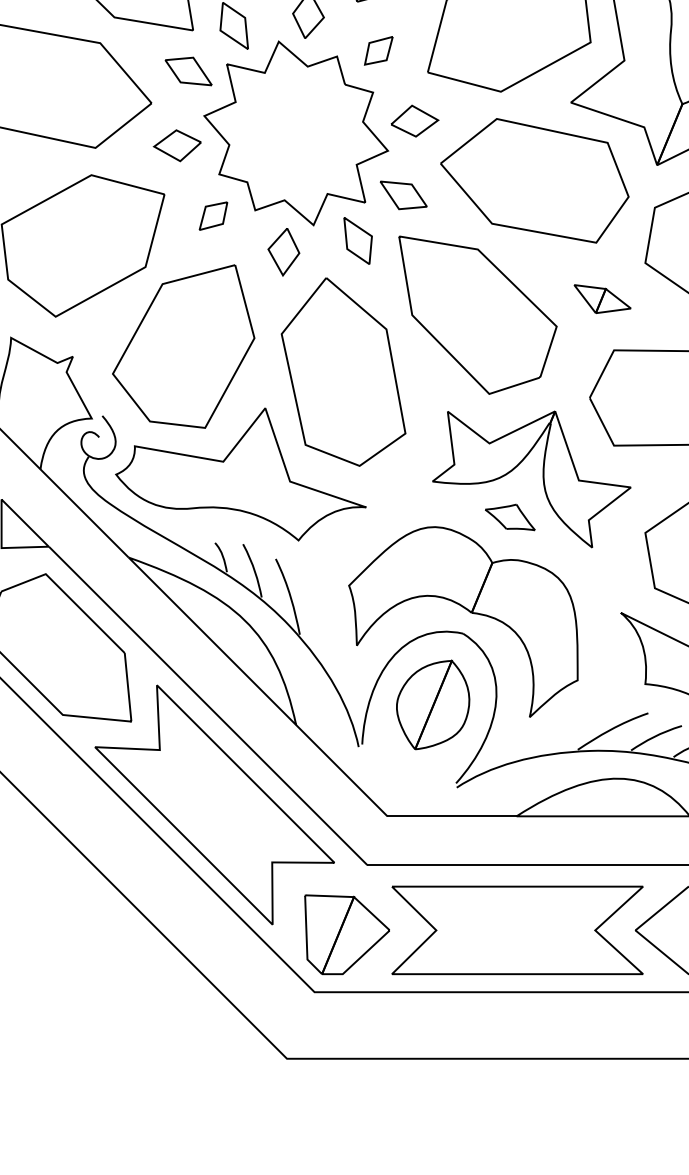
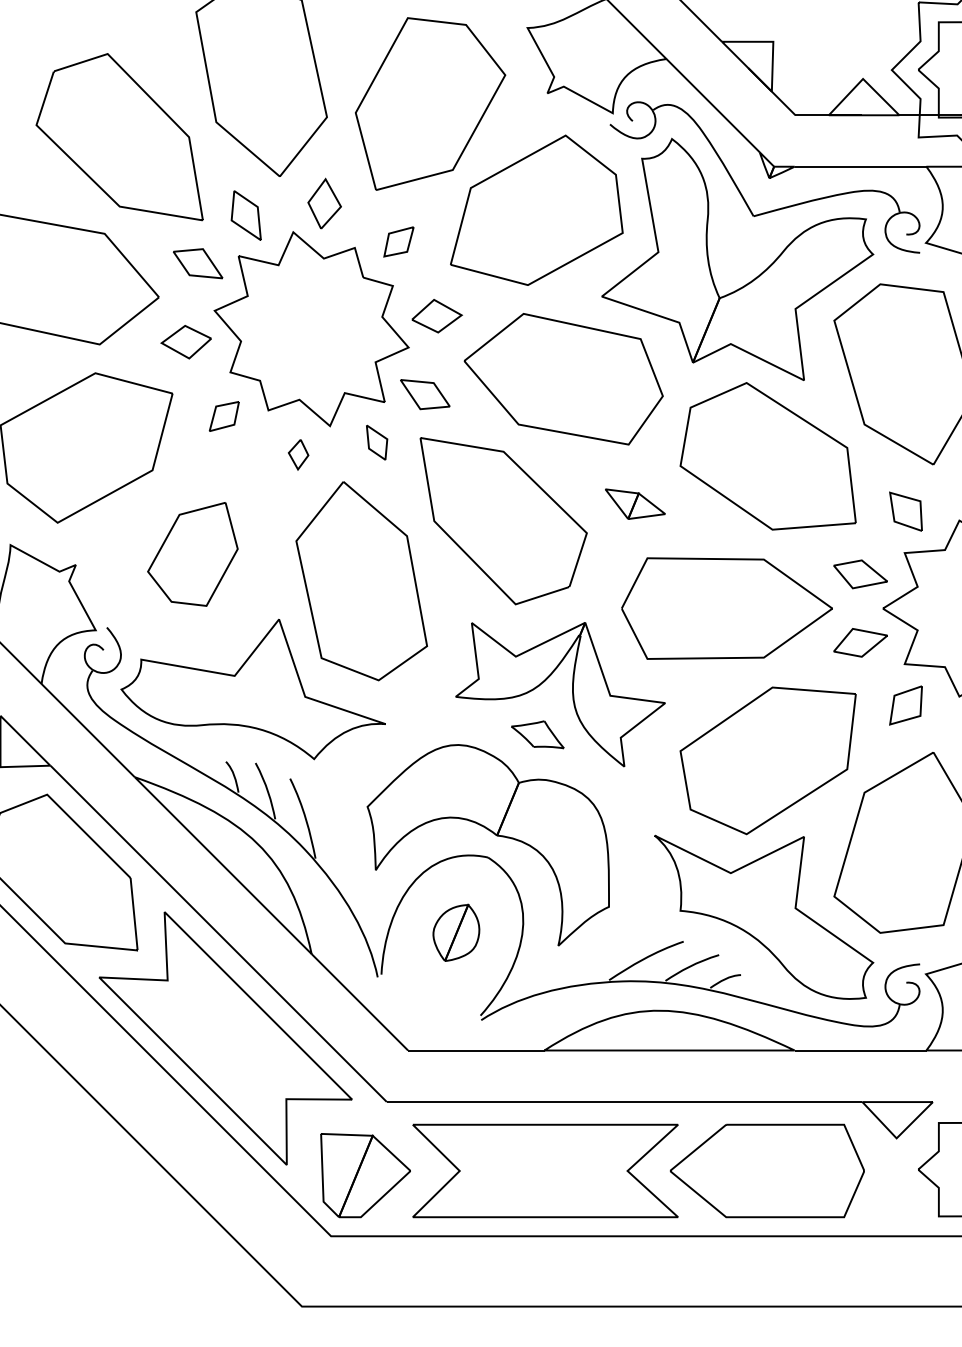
part: (357, 240) -> (376, 442), size x0.7
part: (283, 252) -> (298, 454), size x0.6
part: (183, 346) -> (192, 554), size x0.6
part: (433, 704) -> (456, 932), size x0.6

